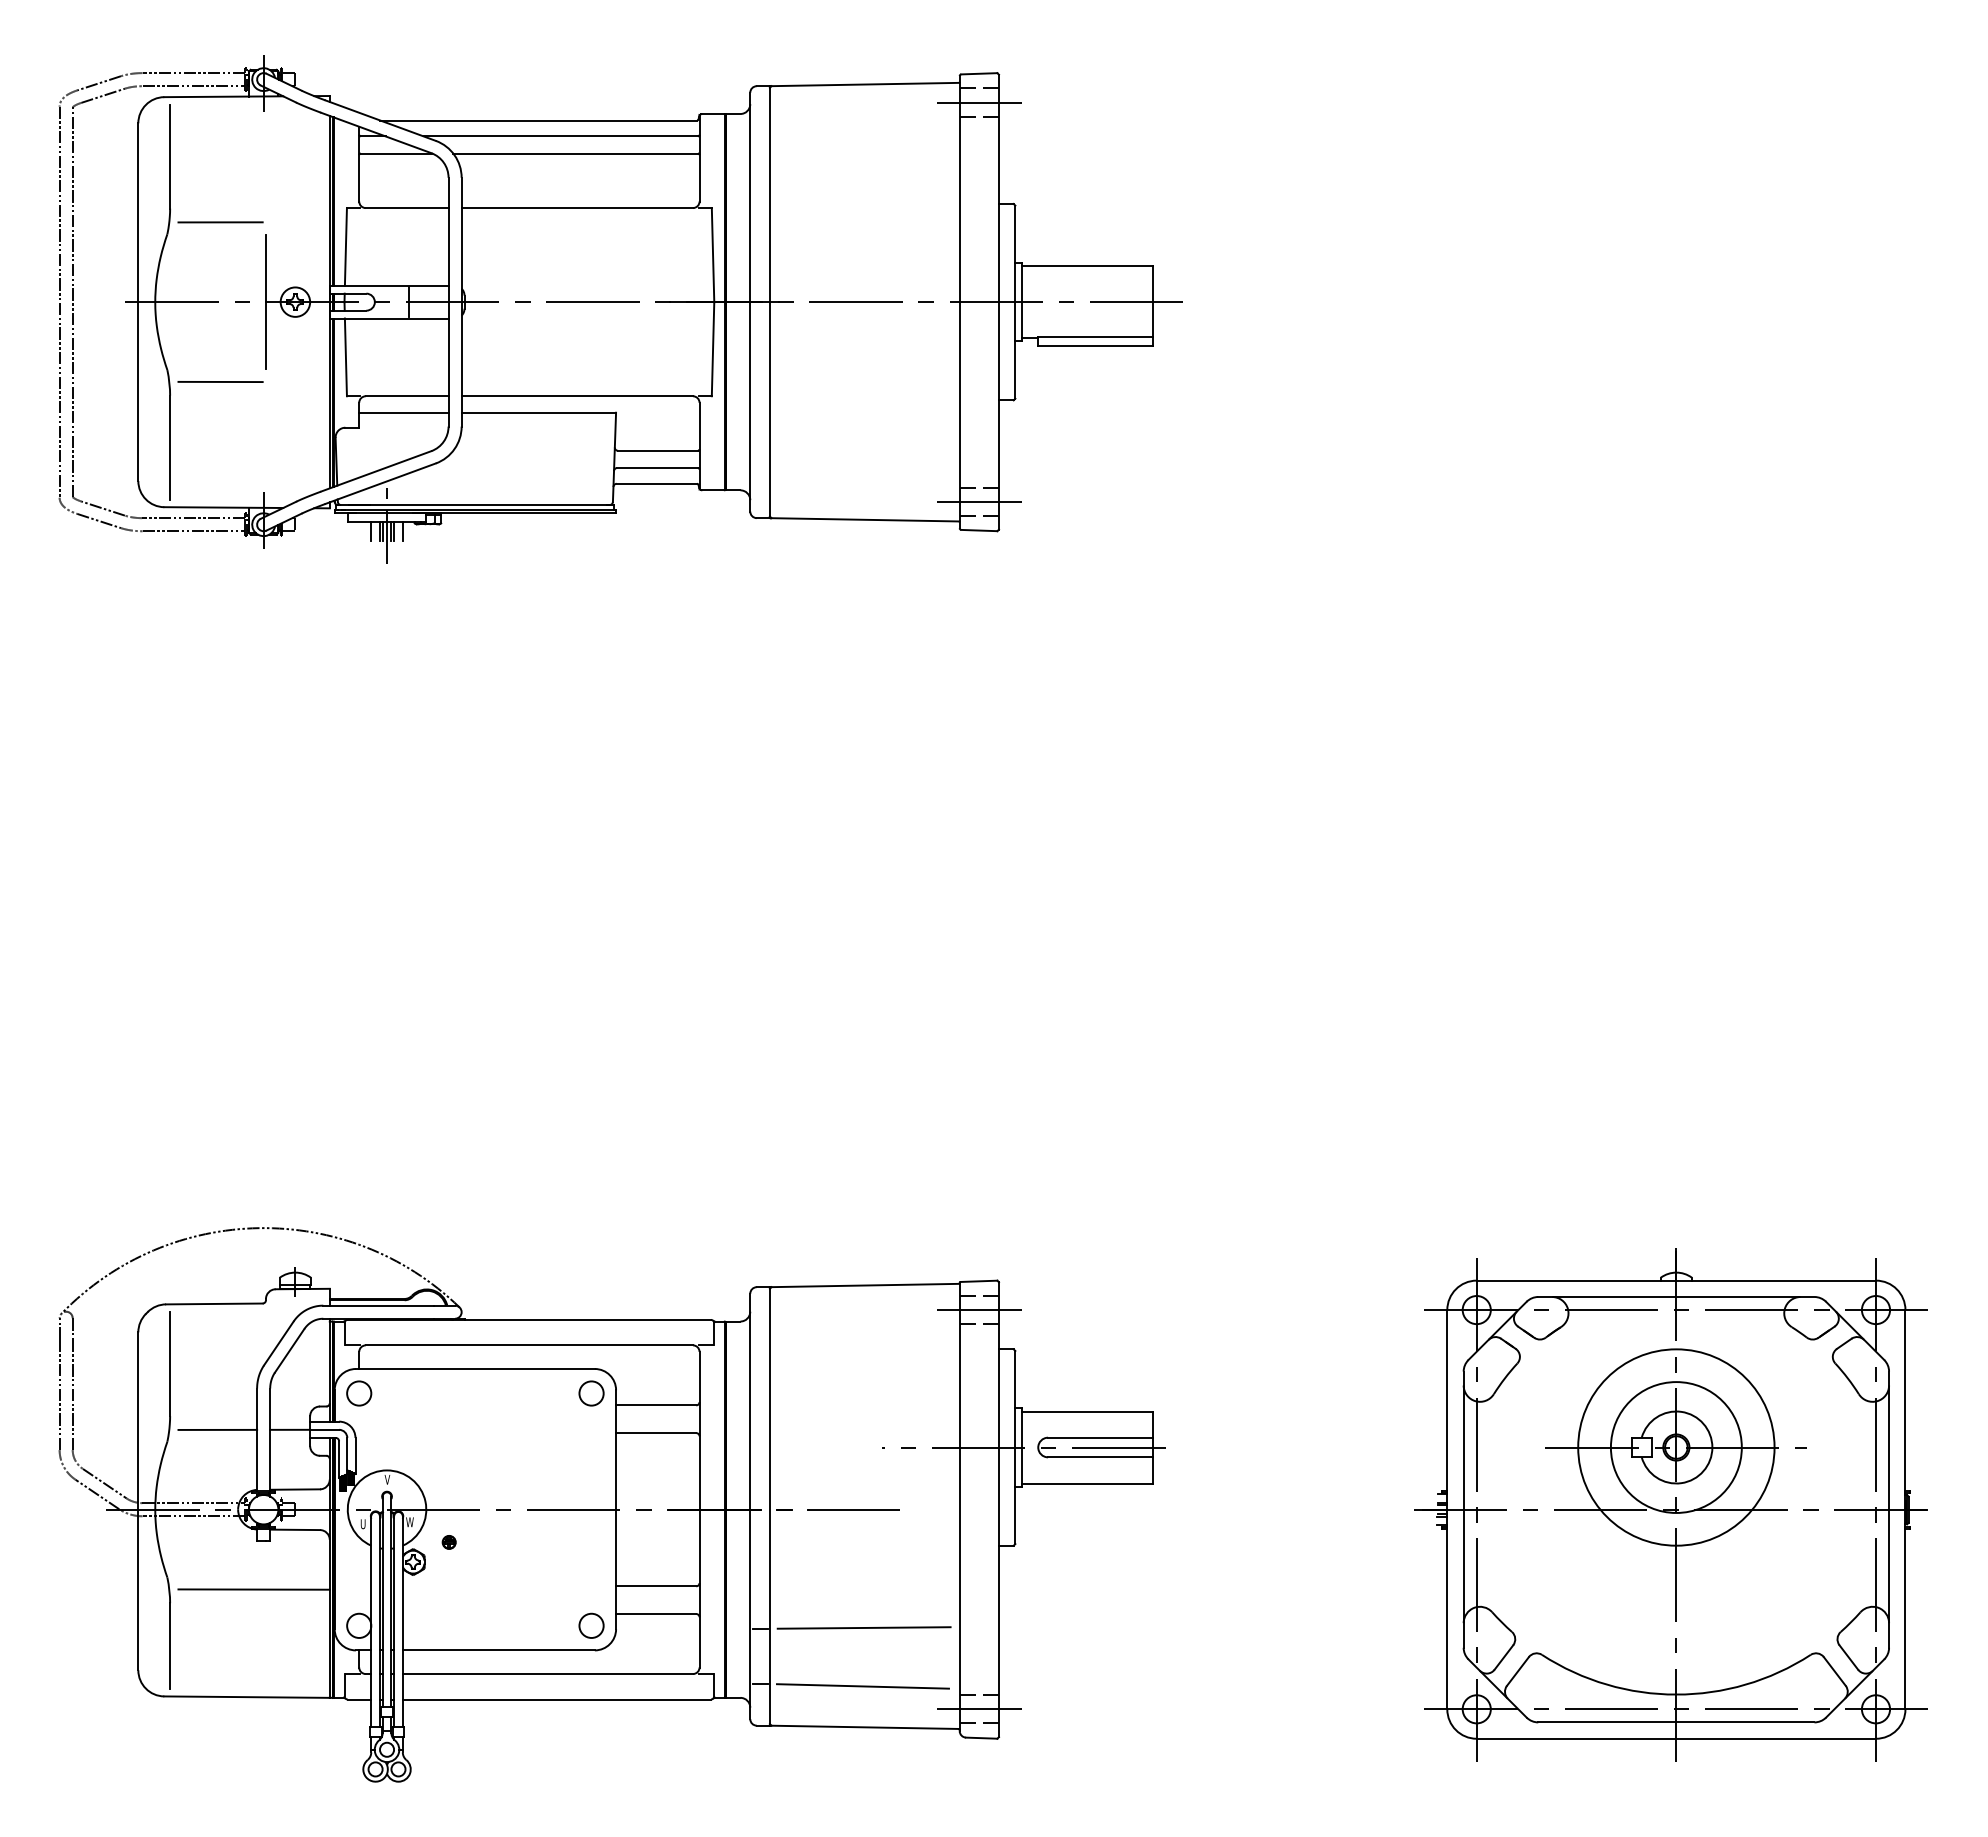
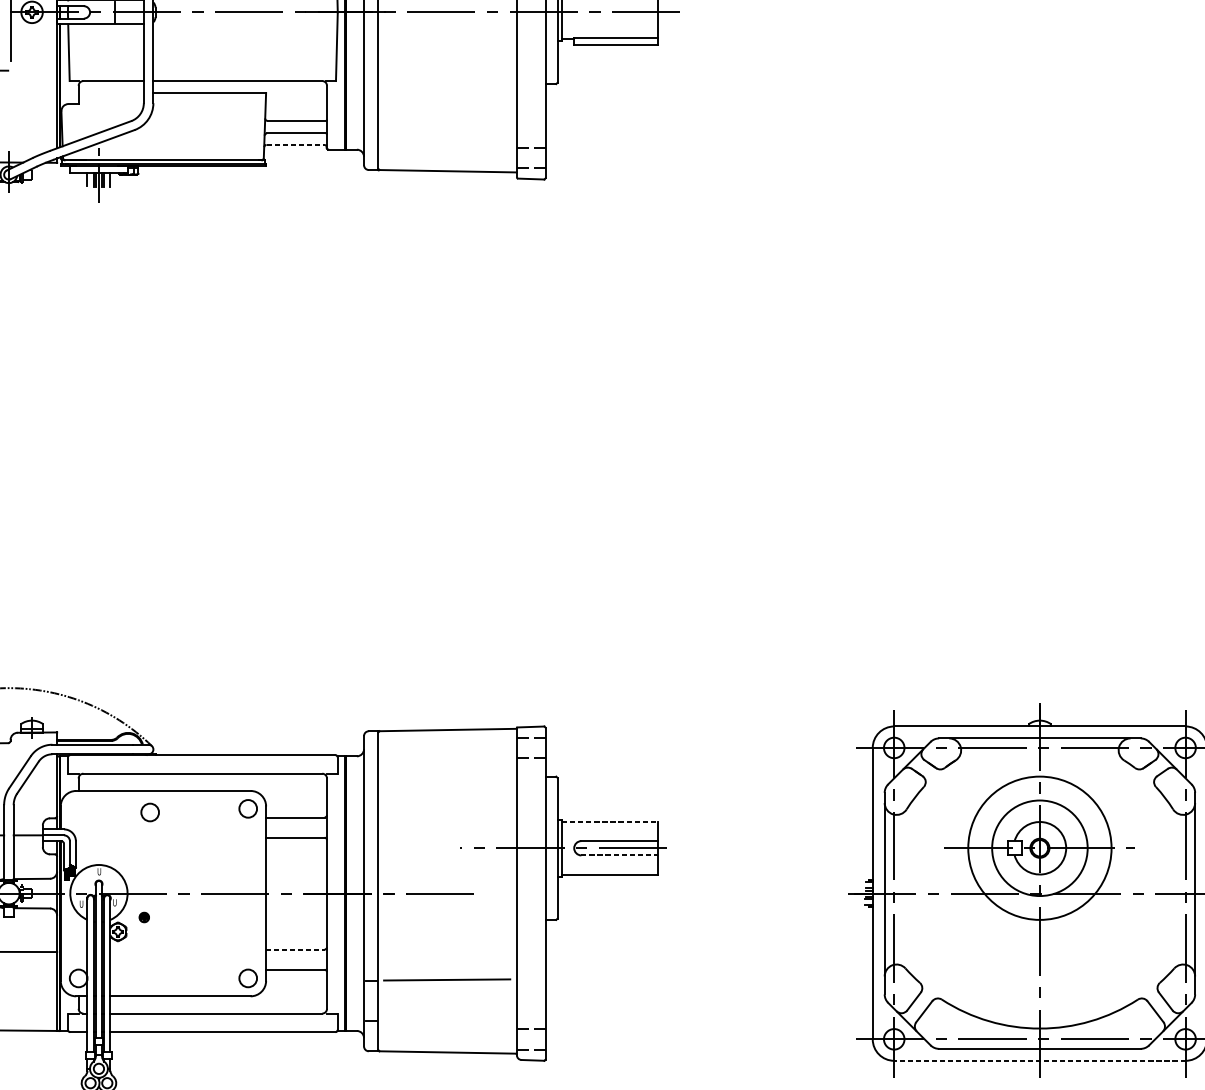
line: (403, 412) -> (110, 92), removed
line: (657, 483) -> (296, 144), solid -> dashed
line: (978, 501) -> (530, 157), removed
line: (978, 1310) -> (530, 748), removed
circle: (359, 1393) -> (150, 812), moved
line: (1087, 1411) -> (610, 821), solid -> dashed
line: (1100, 1457) -> (619, 855), solid -> dashed
text: (387, 1479) -> (99, 871), V -> U
text: (409, 1522) -> (115, 902), W -> U
line: (656, 1586) -> (295, 949), solid -> dashed
line: (862, 1686) -> (445, 1022), removed
line: (978, 1709) -> (530, 1039), removed
line: (1676, 1738) -> (1040, 1060), solid -> dashed

